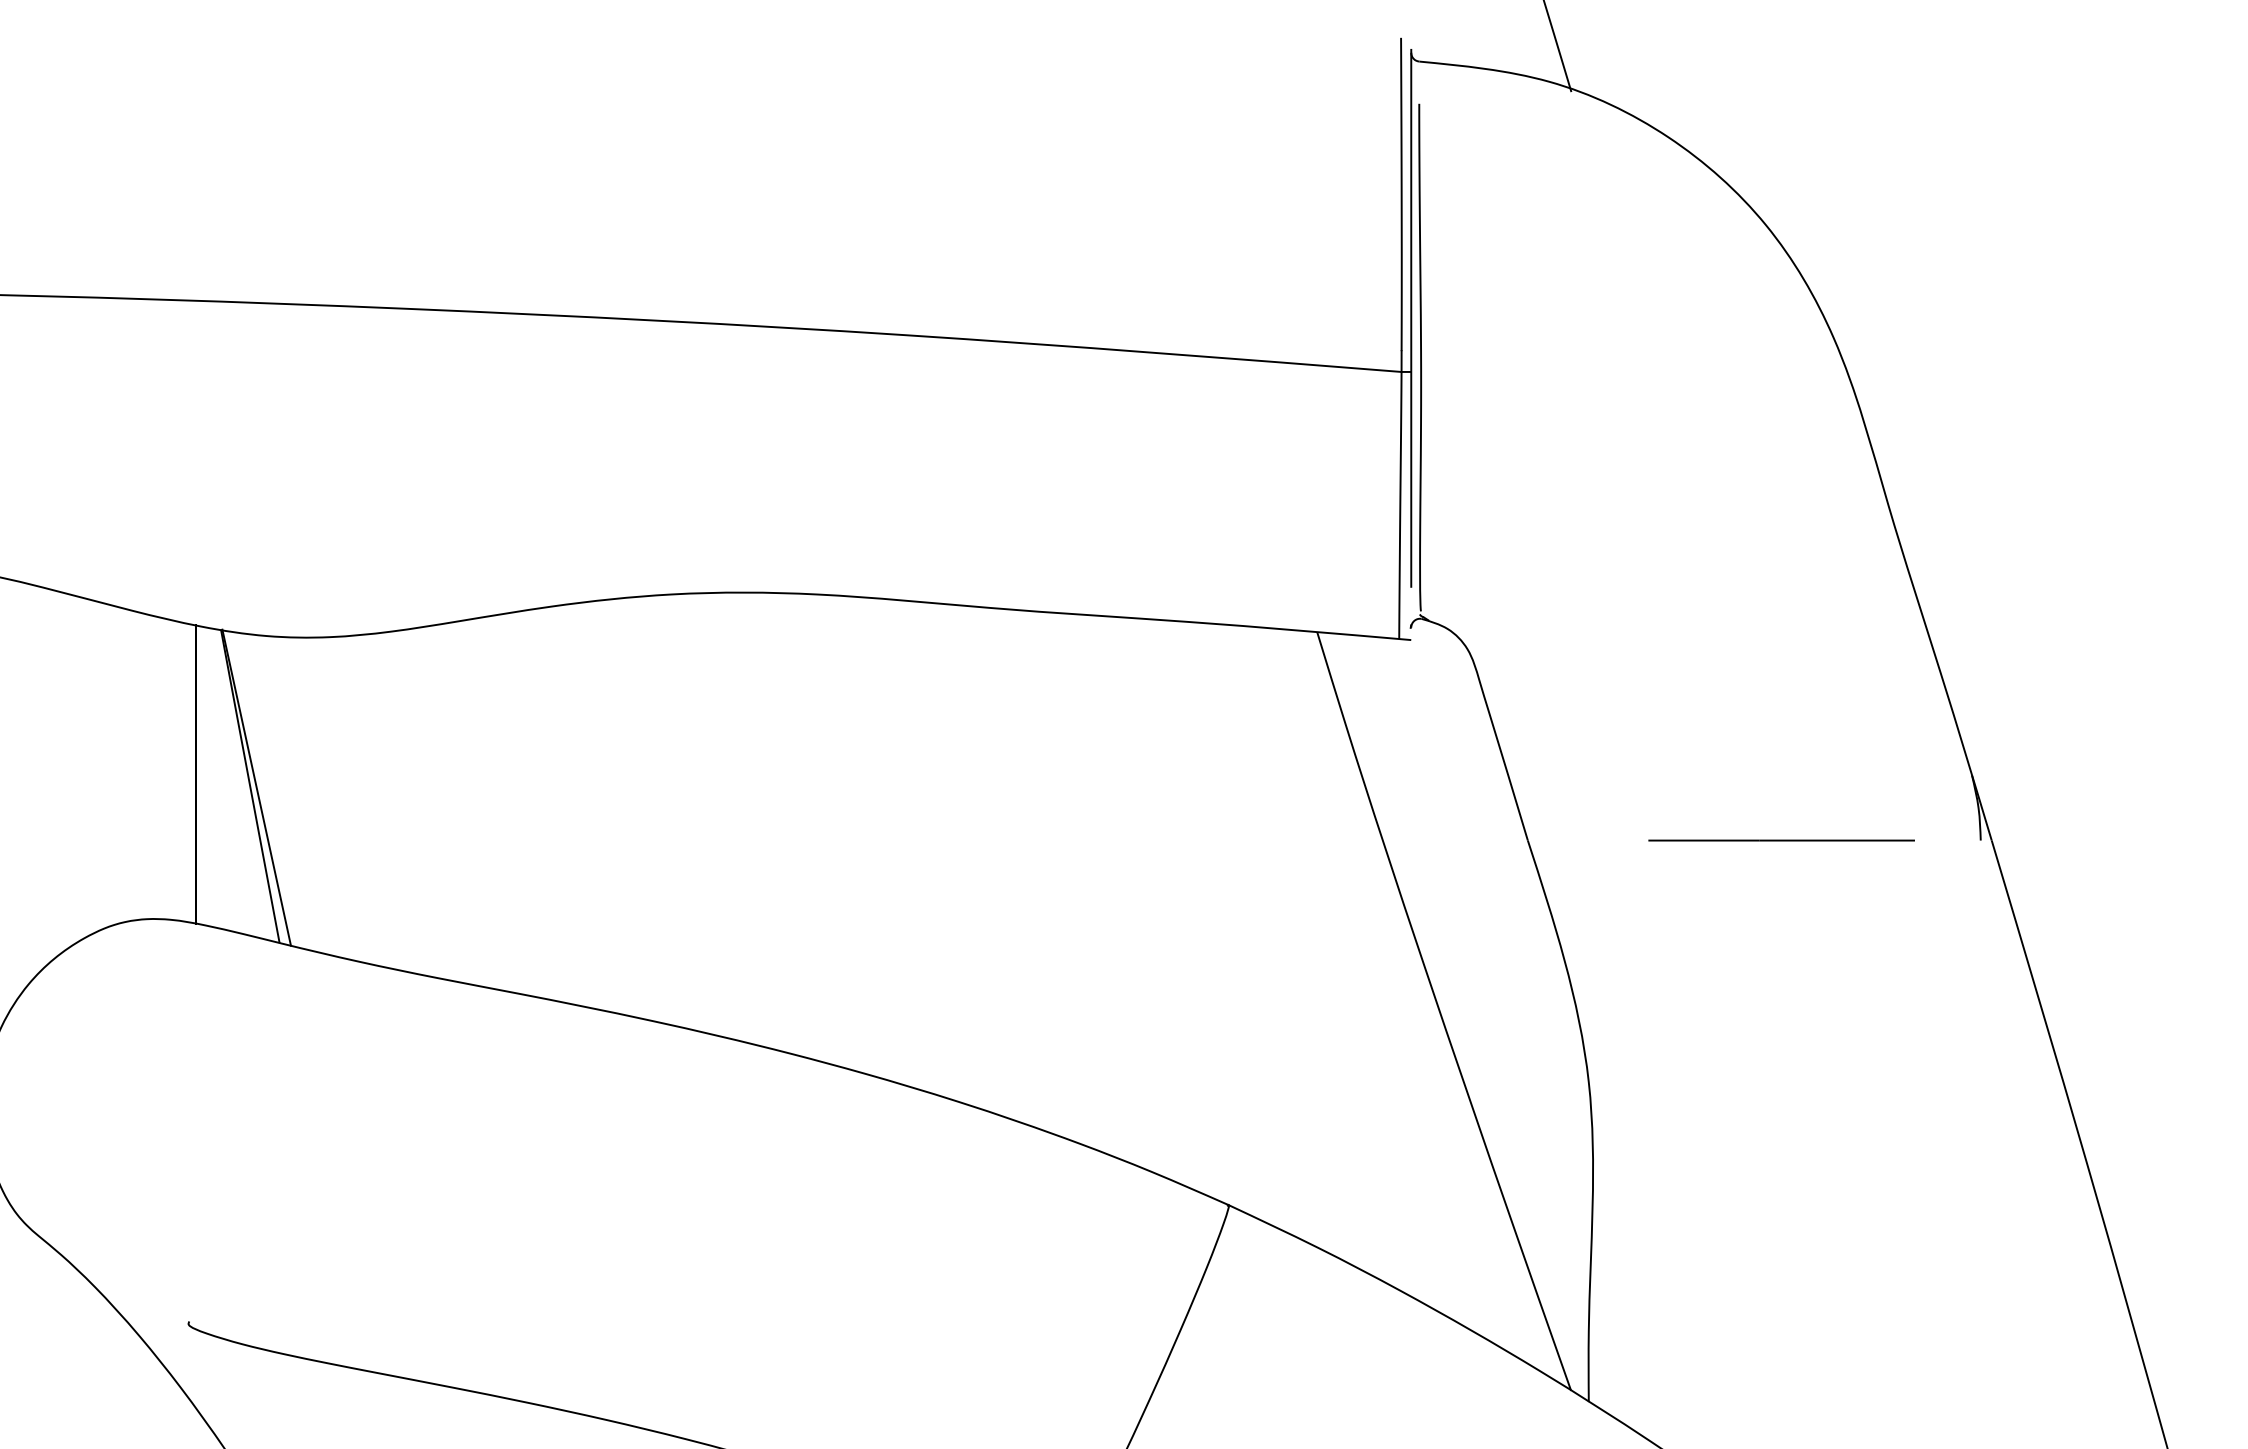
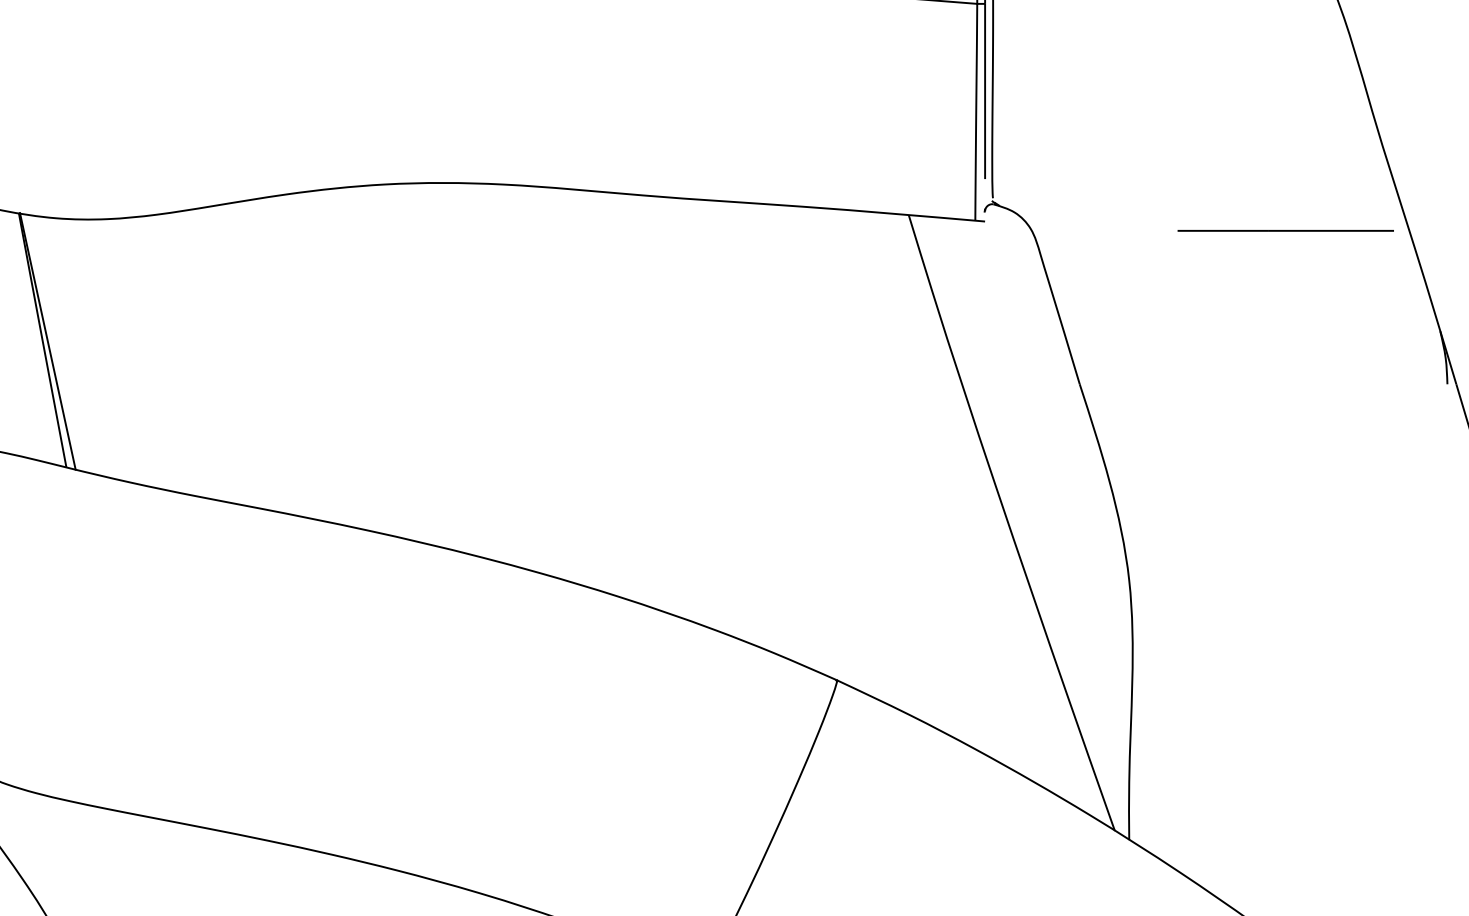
line: (1781, 840) -> (1285, 230), moved

